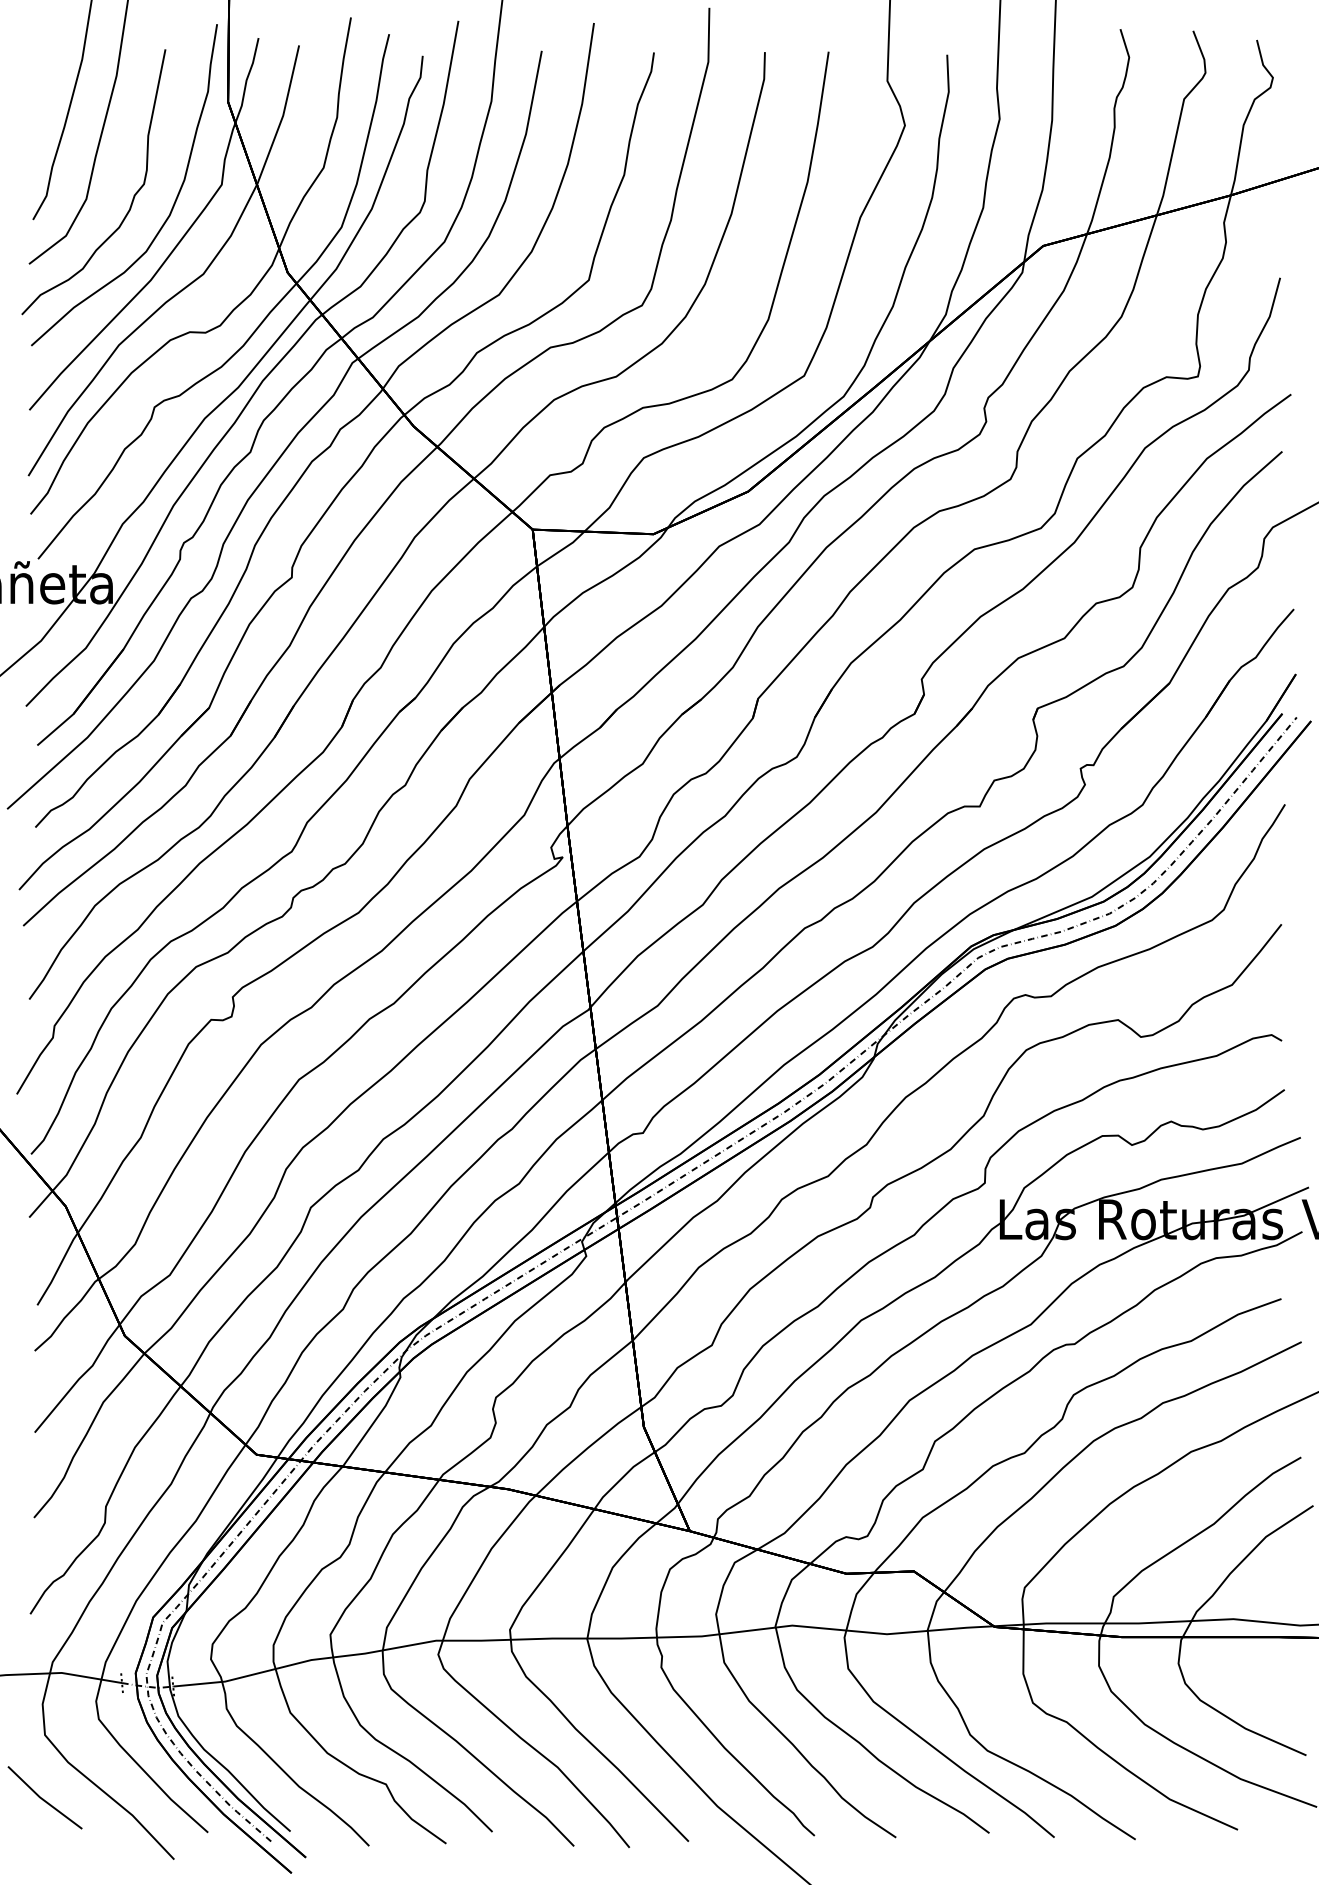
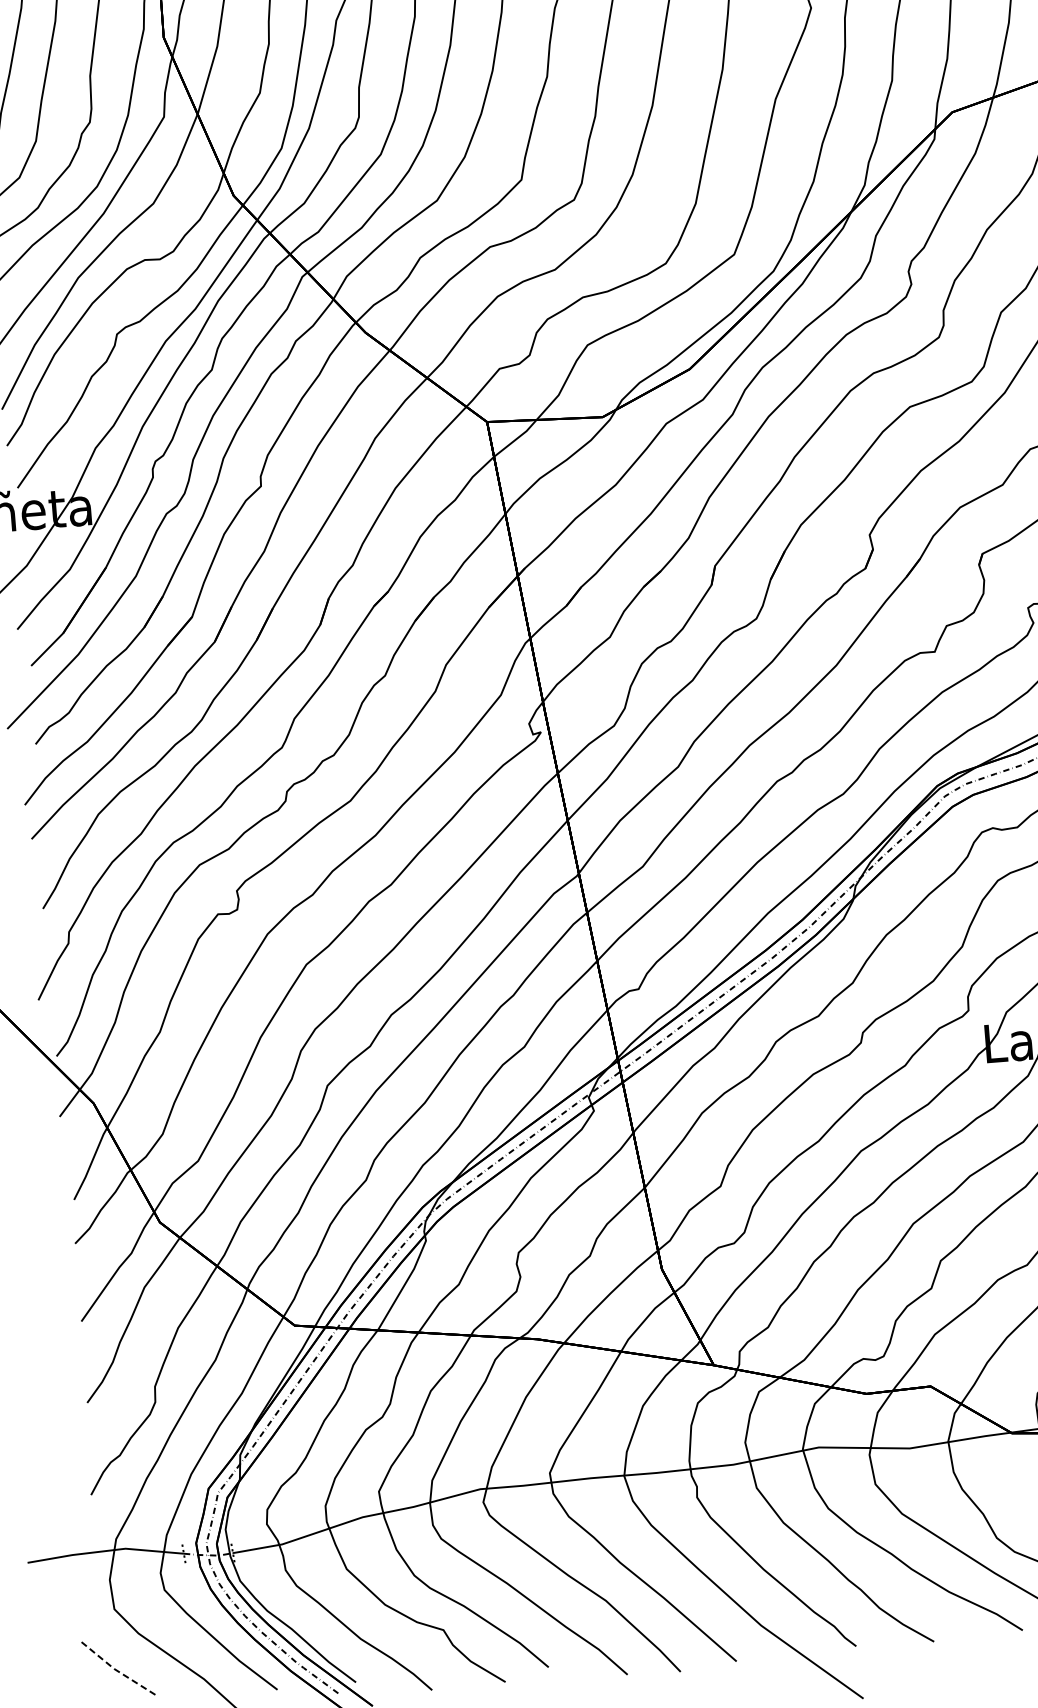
line: (43, 1799) -> (117, 1670), solid -> dashed

